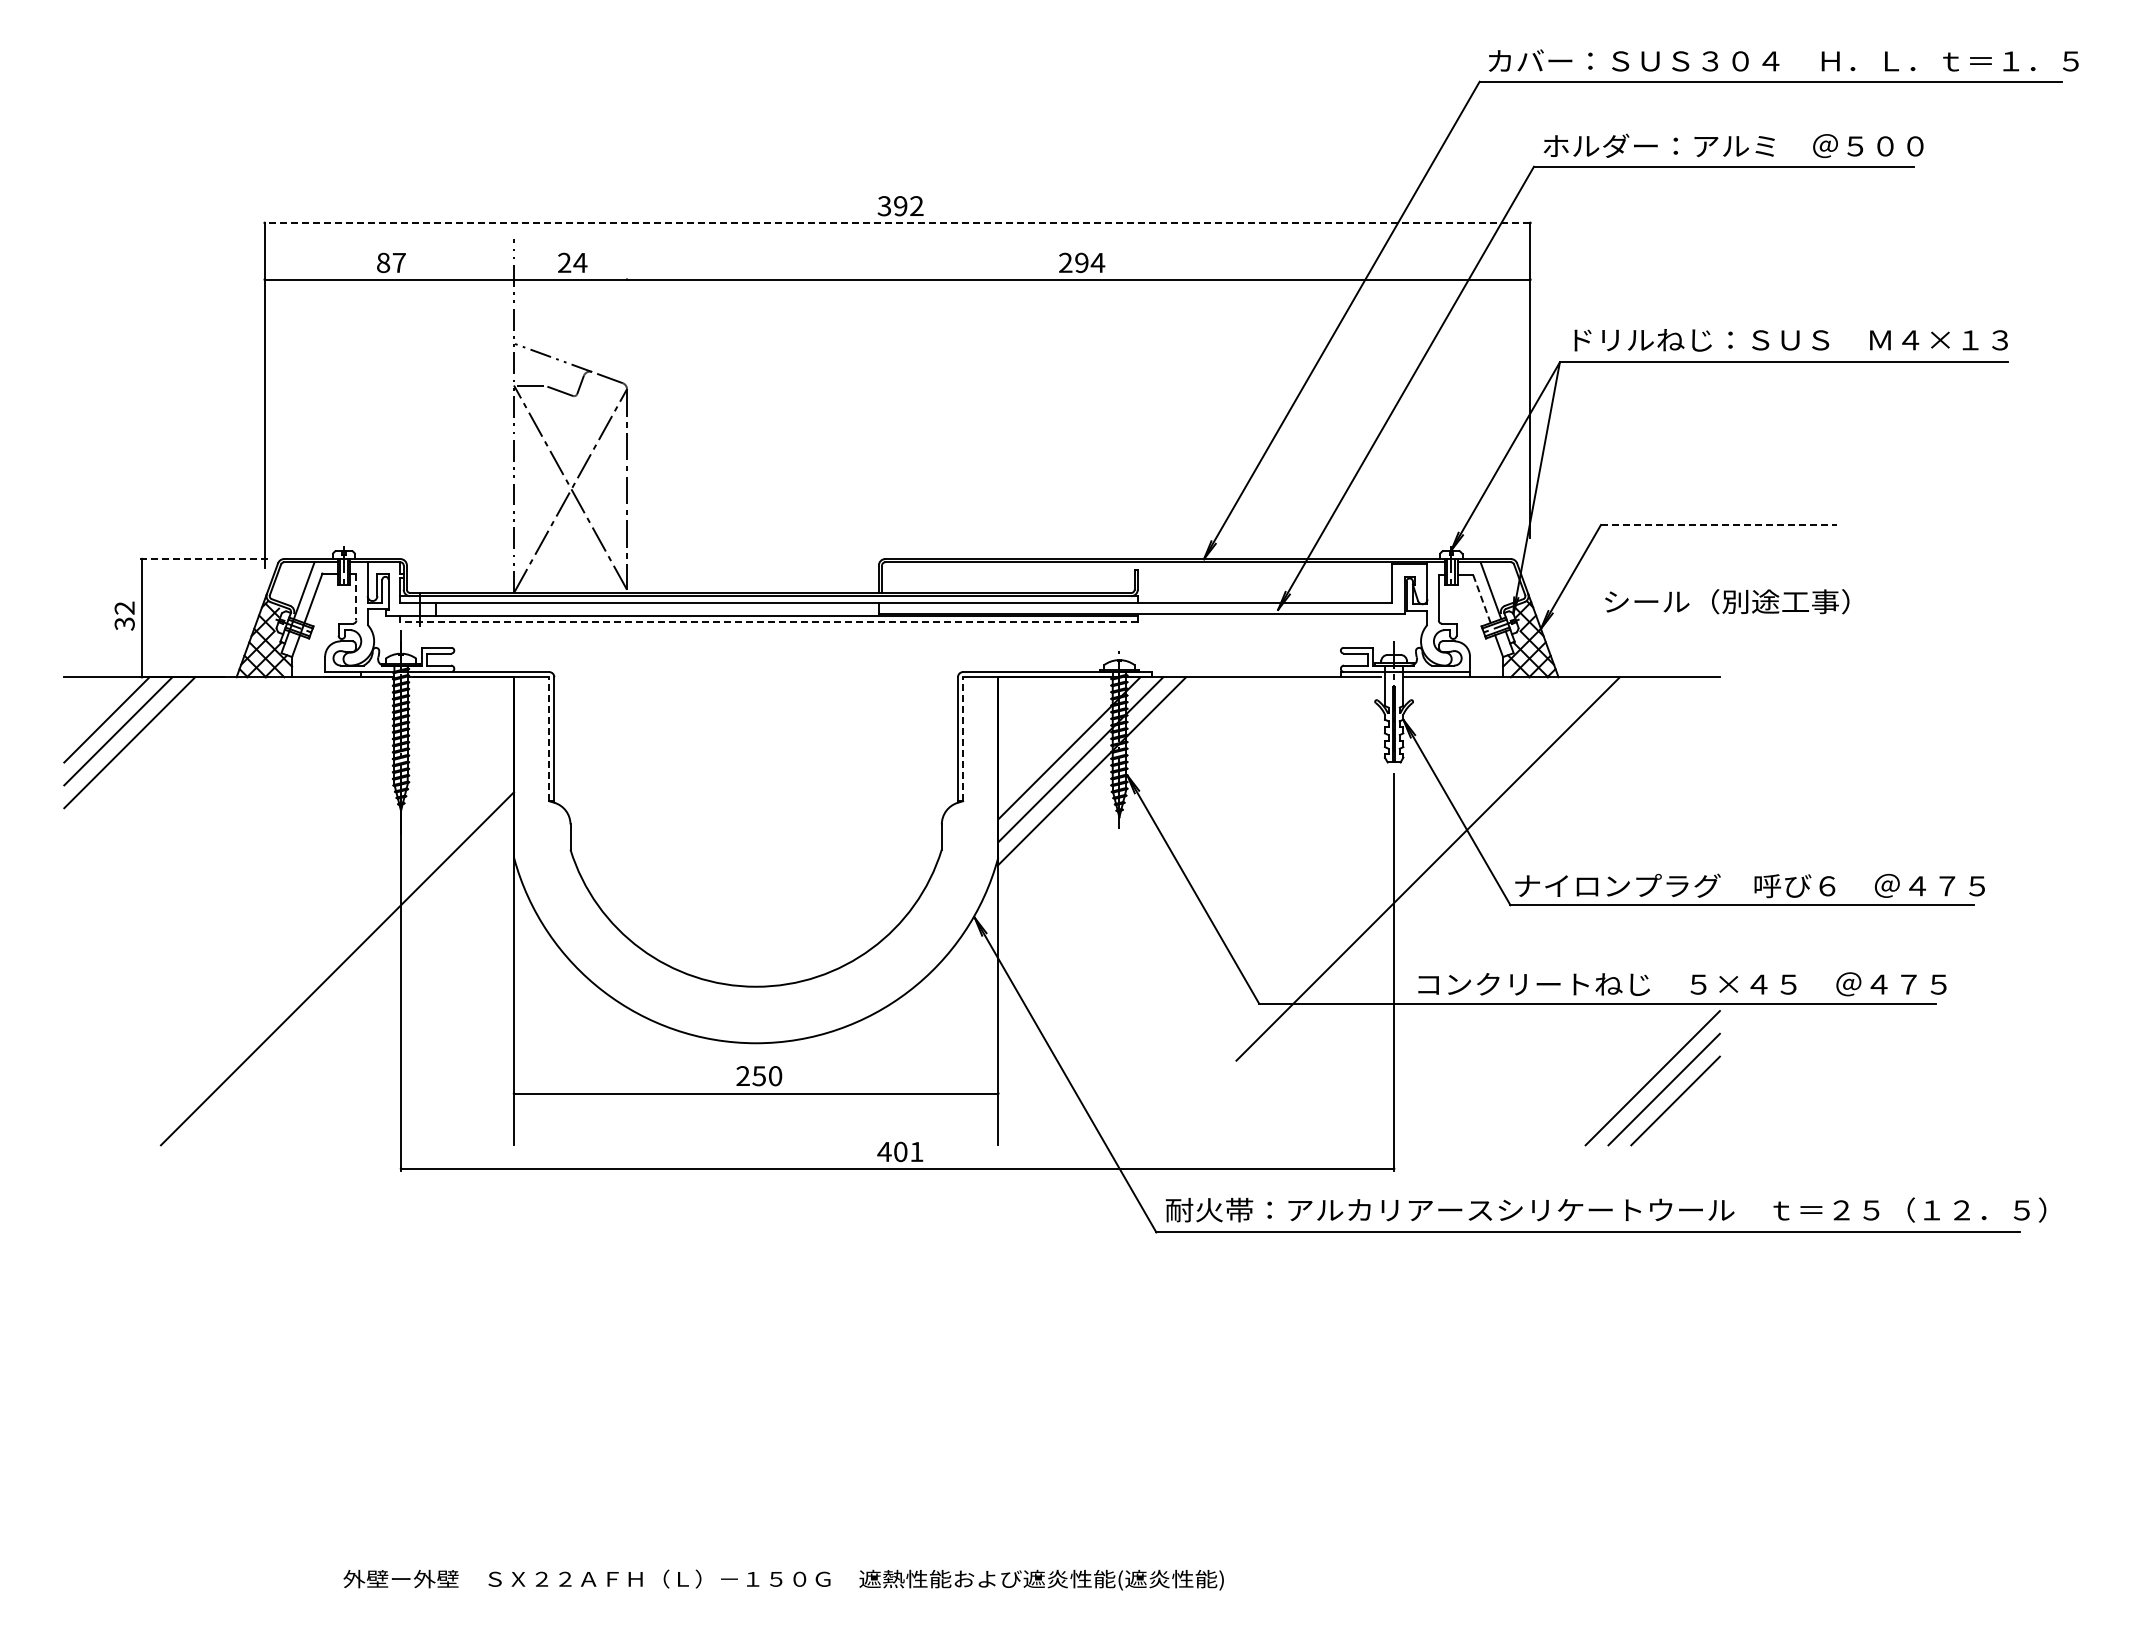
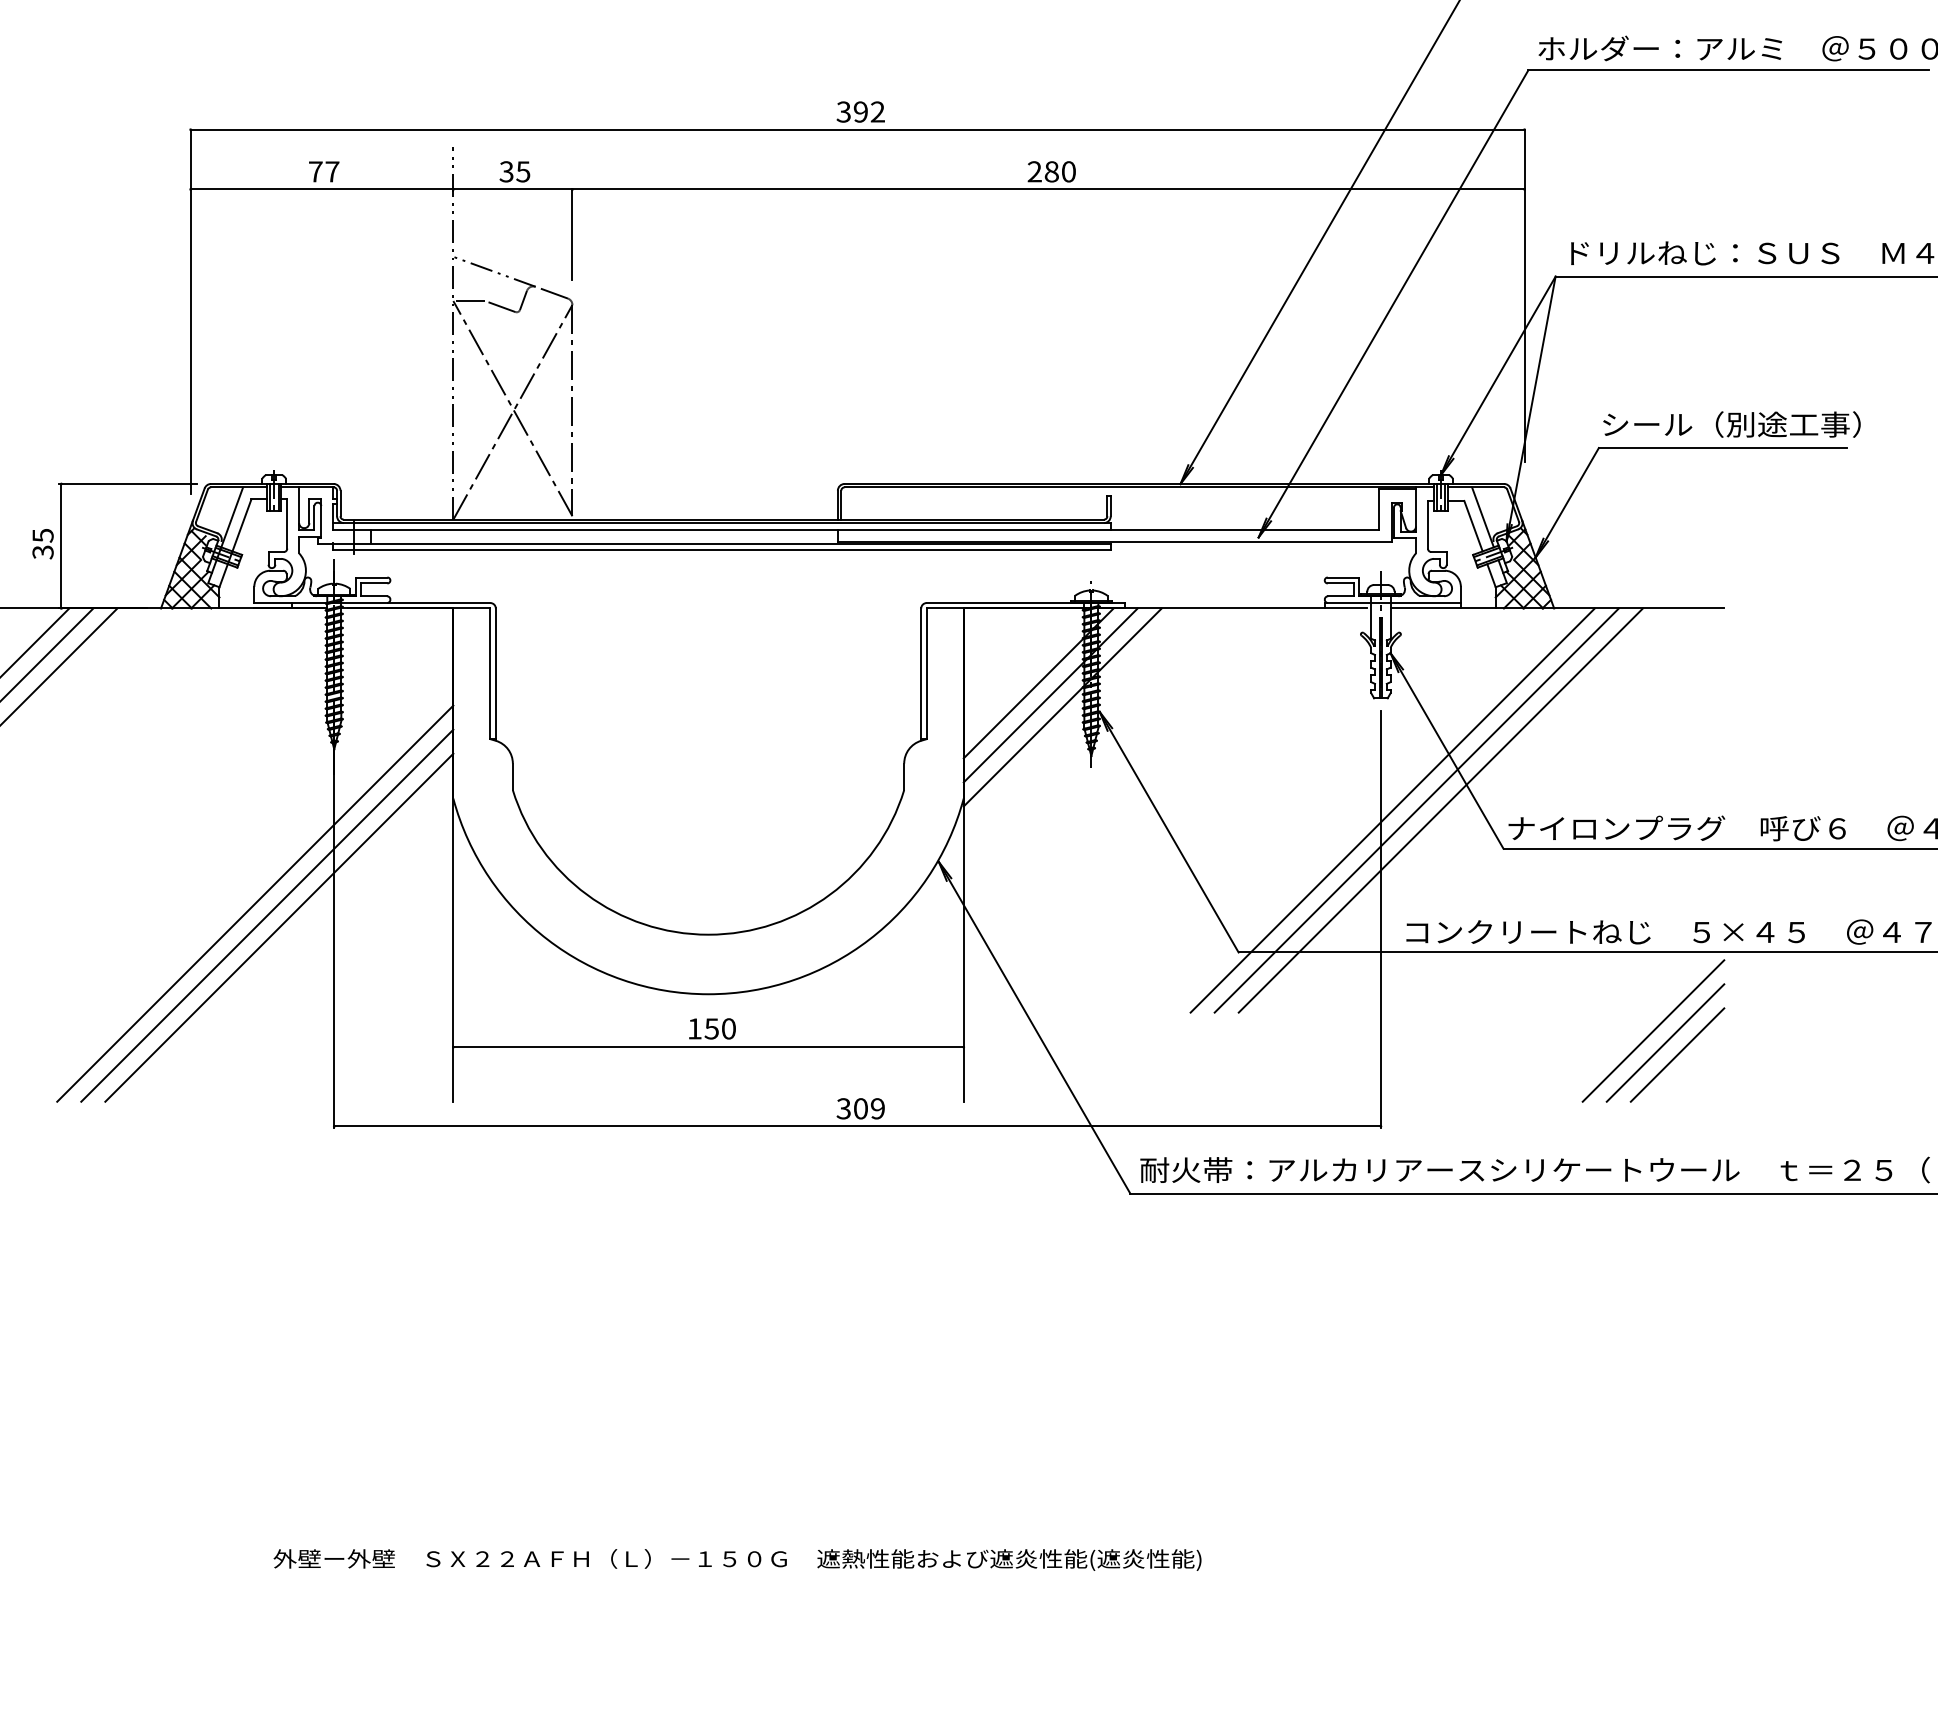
line: (897, 222) -> (857, 129), dashed -> solid
text: (383, 262) -> (315, 171), 87 -> 77
text: (1090, 262) -> (1060, 171), 294 -> 280
text: (572, 263) -> (514, 172), 24 -> 35
line: (627, 322) -> (572, 234), added
line: (1718, 525) -> (1722, 448), dashed -> solid
line: (205, 559) -> (128, 484), dashed -> solid
line: (356, 597) -> (287, 524), dashed -> solid
line: (1482, 599) -> (1474, 526), dashed -> solid
text: (1727, 601) -> (1732, 424), moved
text: (124, 607) -> (42, 534), 32 -> 35
line: (768, 622) -> (721, 550), dashed -> solid
line: (549, 739) -> (490, 674), dashed -> solid
line: (963, 739) -> (927, 674), dashed -> solid
line: (1405, 868) -> (1392, 810), added
line: (1450, 868) -> (1440, 810), added
line: (326, 957) -> (255, 903), added
line: (348, 980) -> (278, 928), added
text: (742, 1075) -> (694, 1028), 250 -> 150
text: (900, 1151) -> (860, 1108), 401 -> 309

